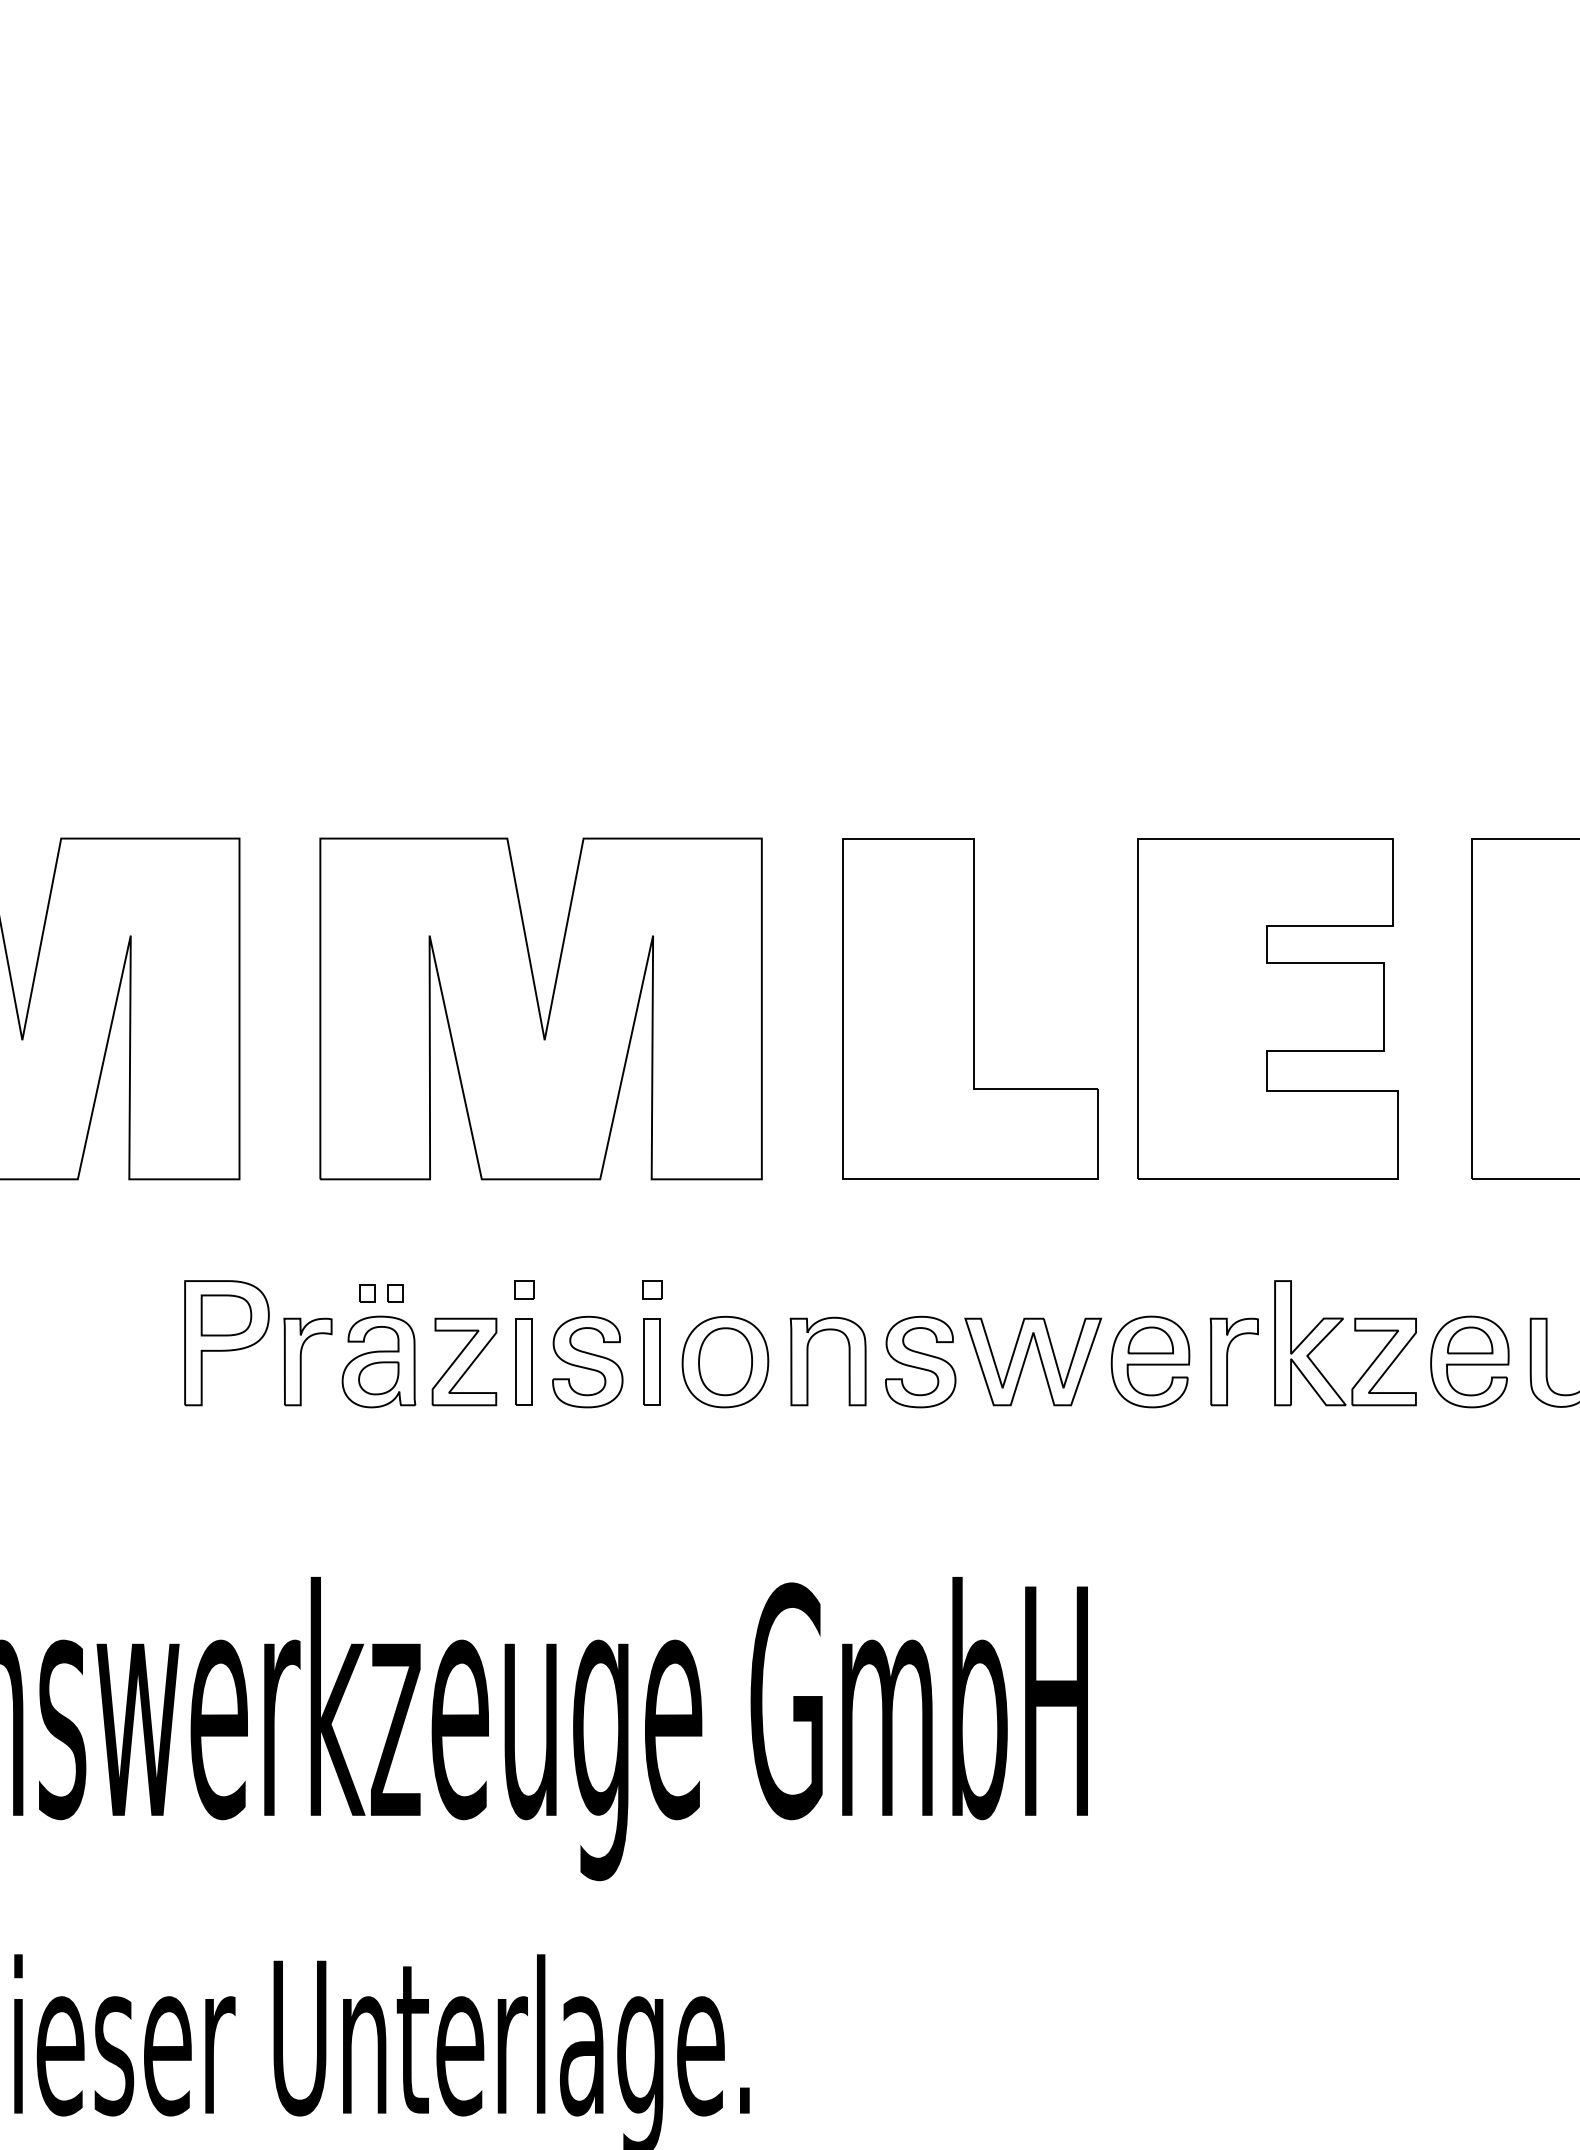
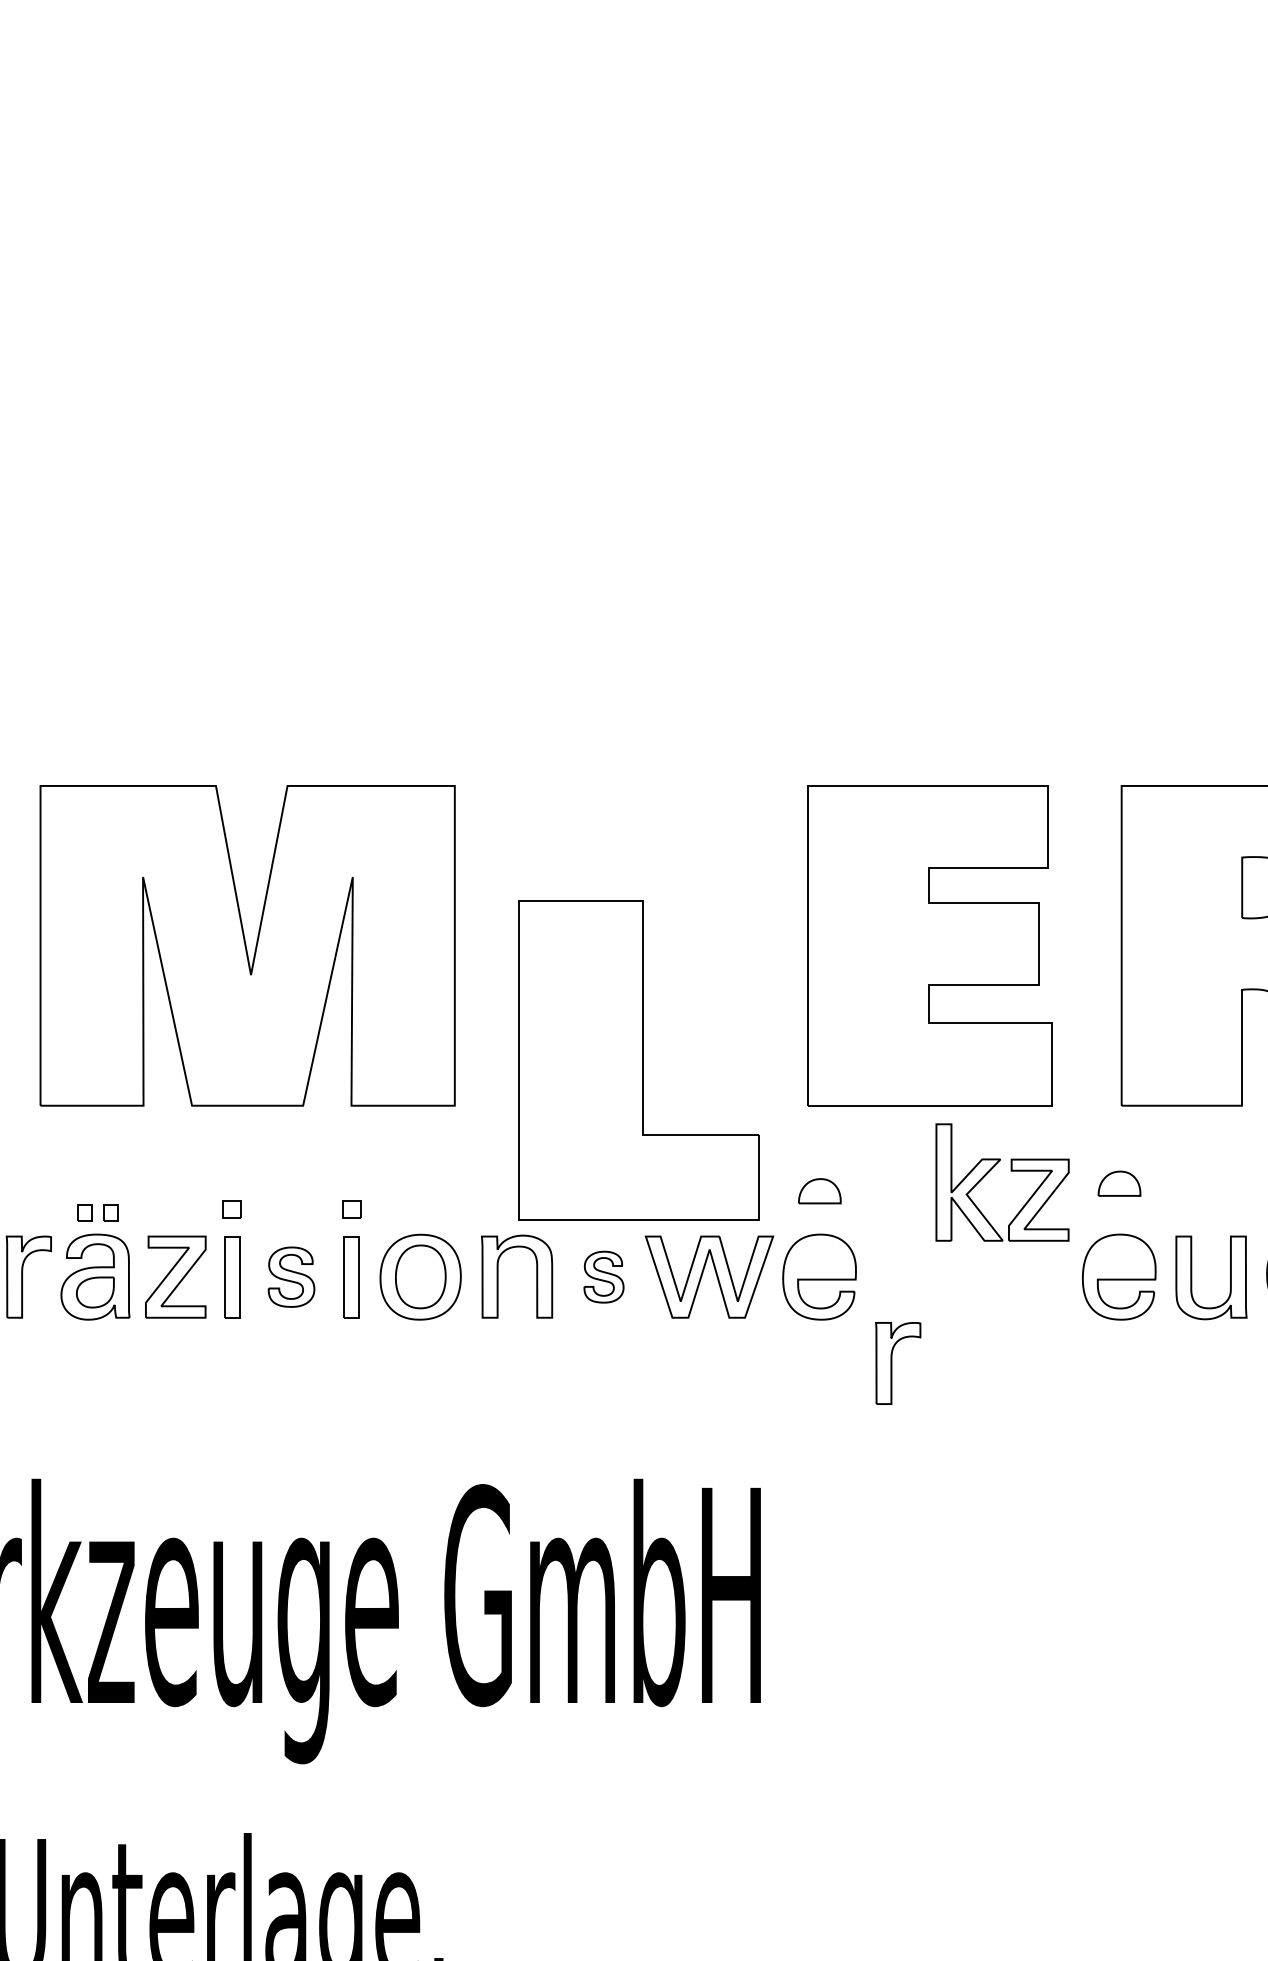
part: (970, 1008) -> (639, 1059), moved
part: (1354, 1331) -> (1010, 1171), moved
part: (1150, 1340) -> (819, 1191), moved
part: (1470, 1340) -> (1119, 1183), moved
part: (587, 1361) -> (291, 1276), size x0.7
part: (920, 1361) -> (603, 1276), size x0.6
part: (1233, 1361) -> (897, 1363), moved

